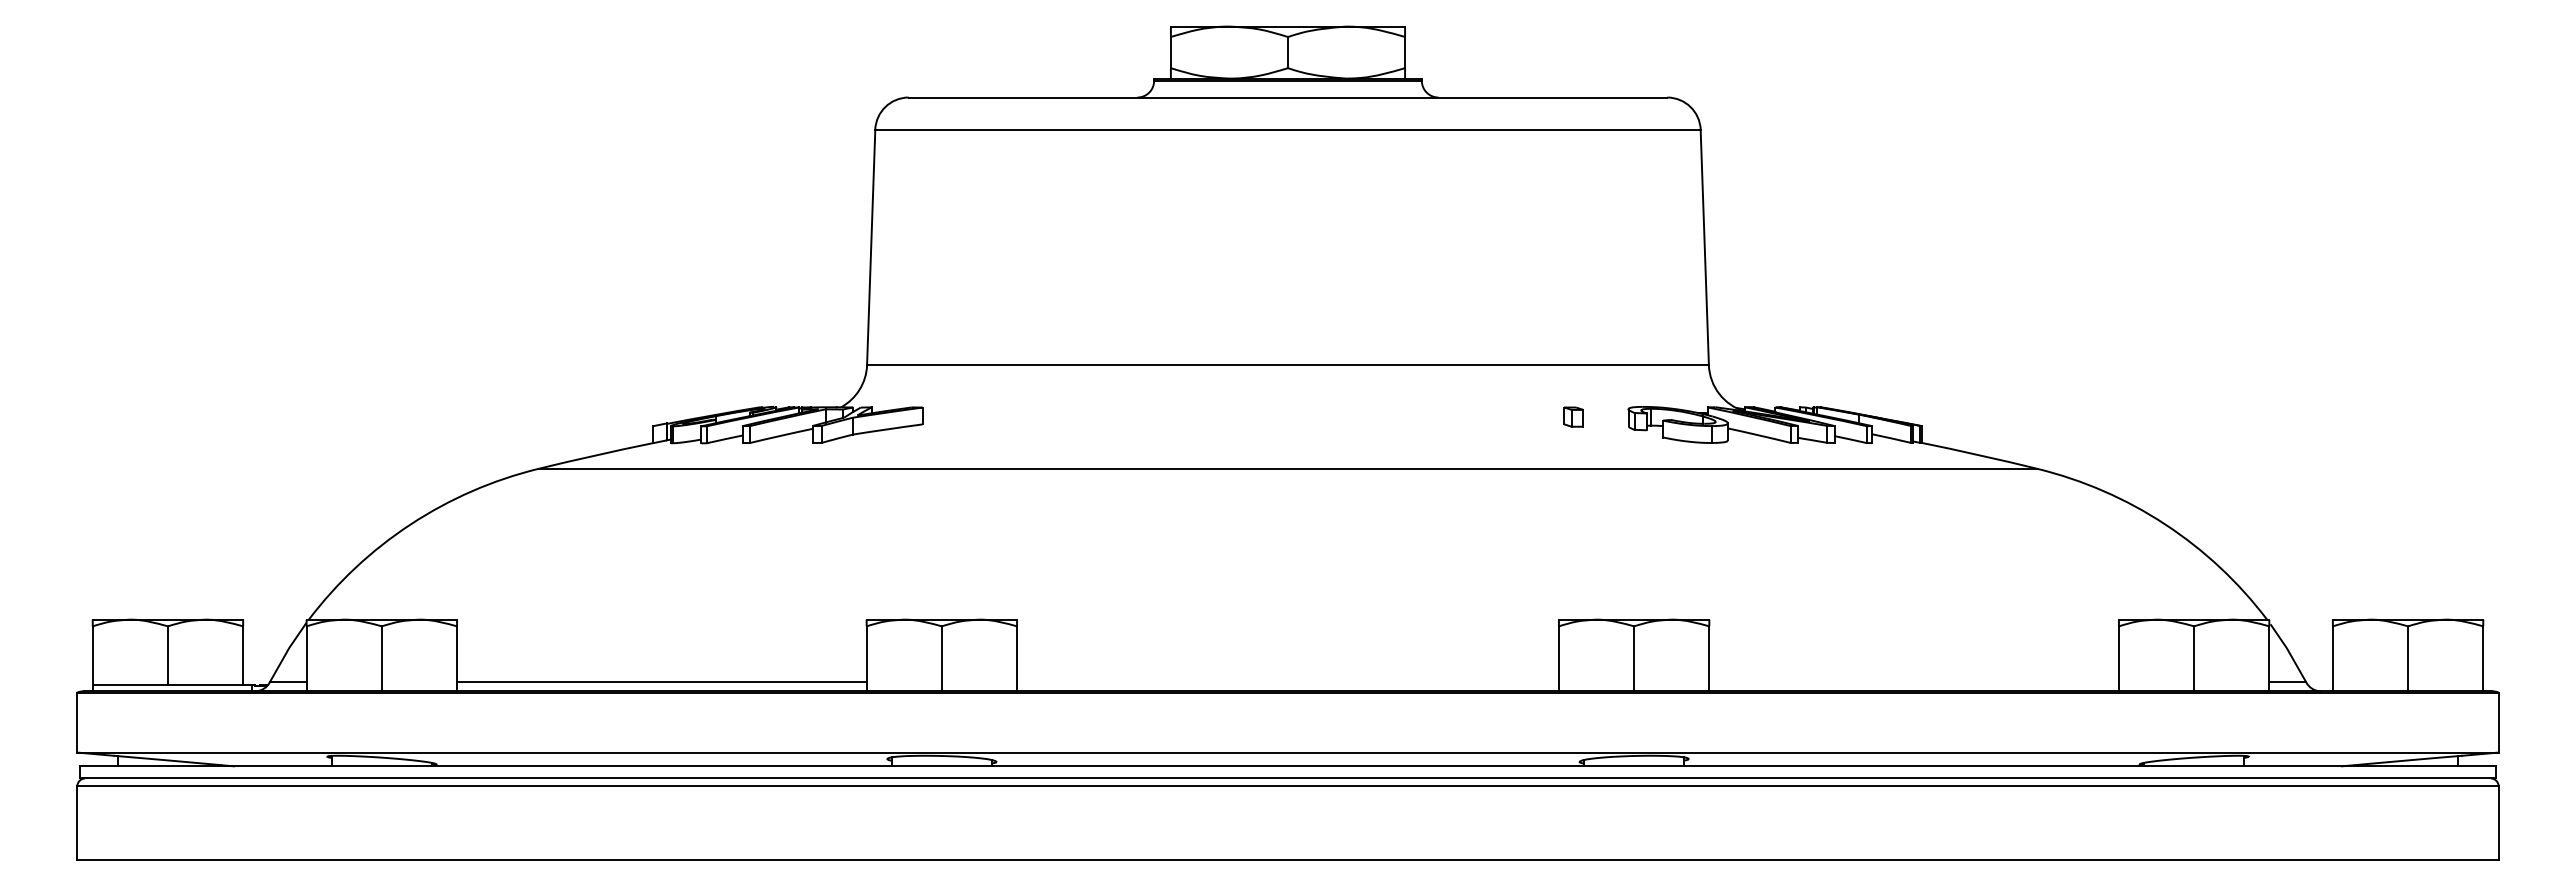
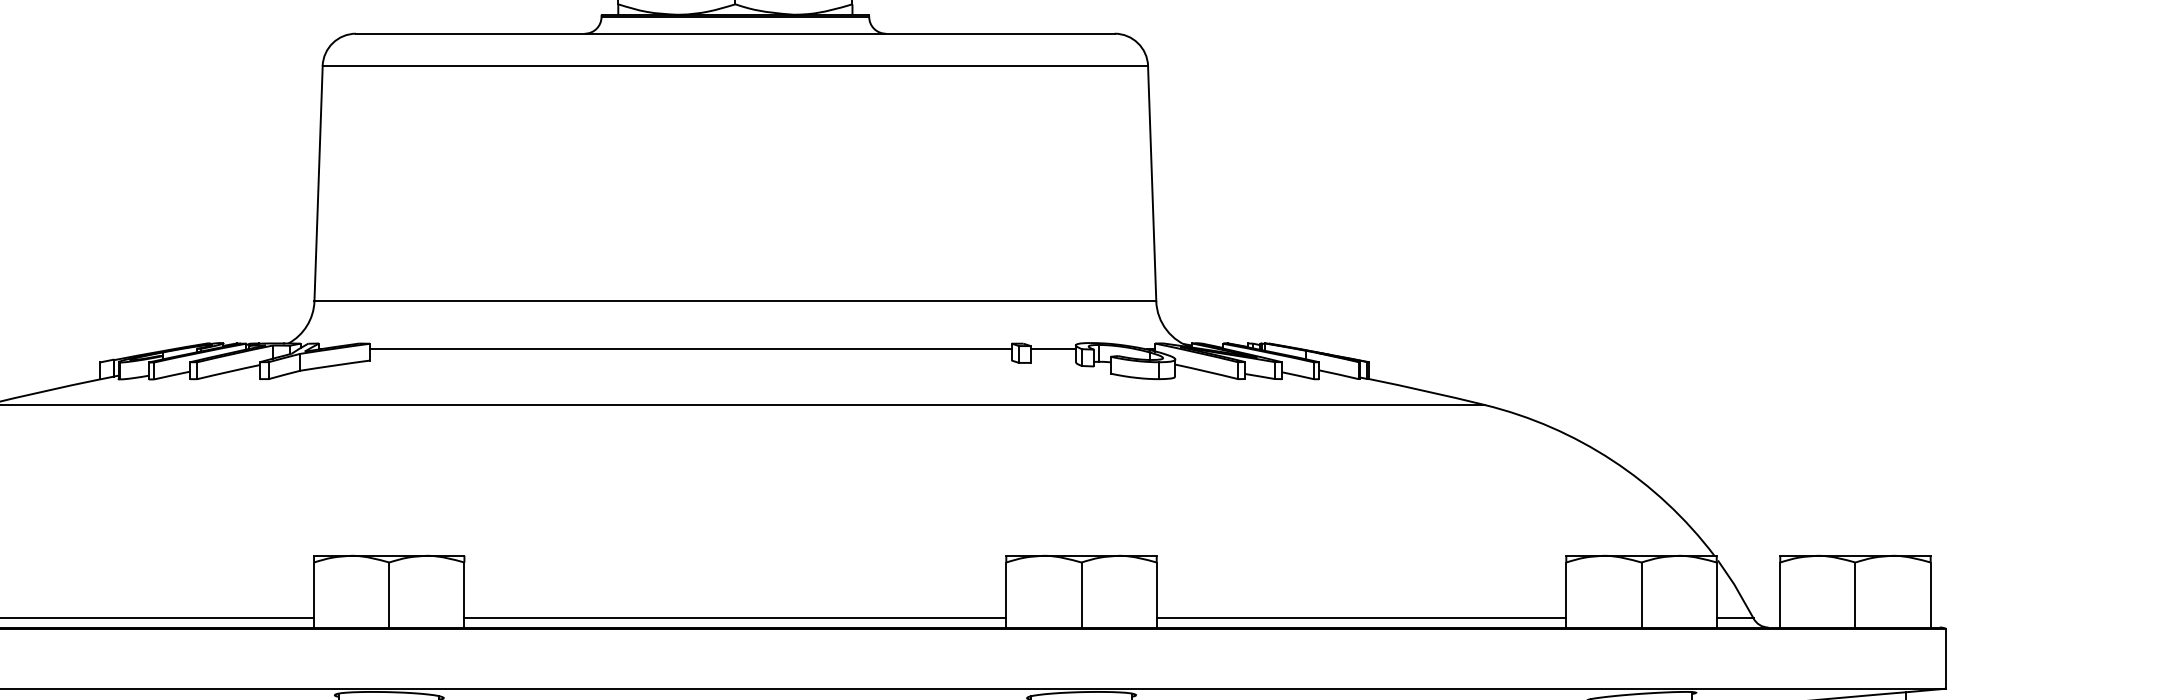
line: (1243, 412) -> (690, 348), added
line: (1605, 412) -> (1052, 348), added
line: (1287, 682) -> (734, 618), added
line: (1913, 682) -> (1360, 618), added

